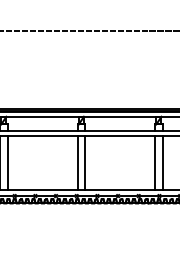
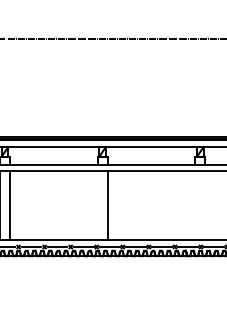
line: (77, 163) -> (97, 205), removed
line: (155, 163) -> (196, 205), removed
line: (162, 163) -> (204, 205), removed

